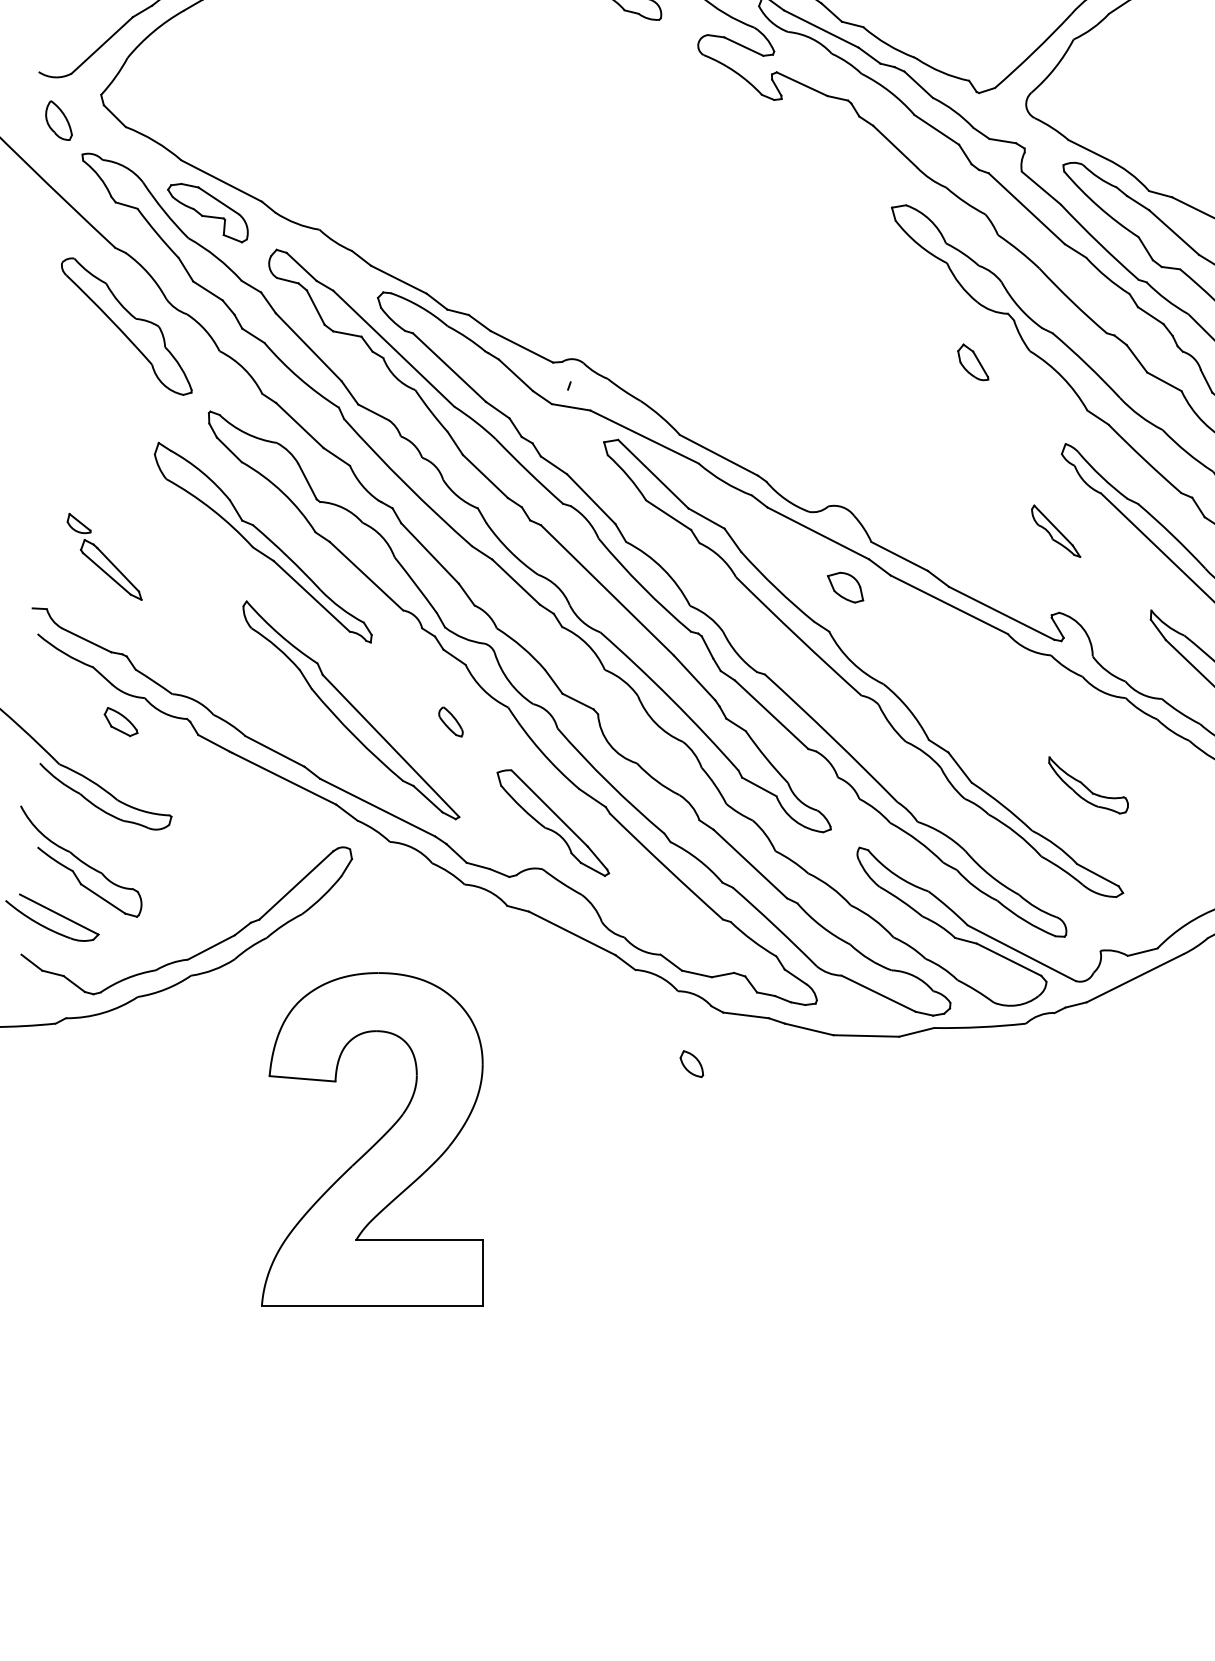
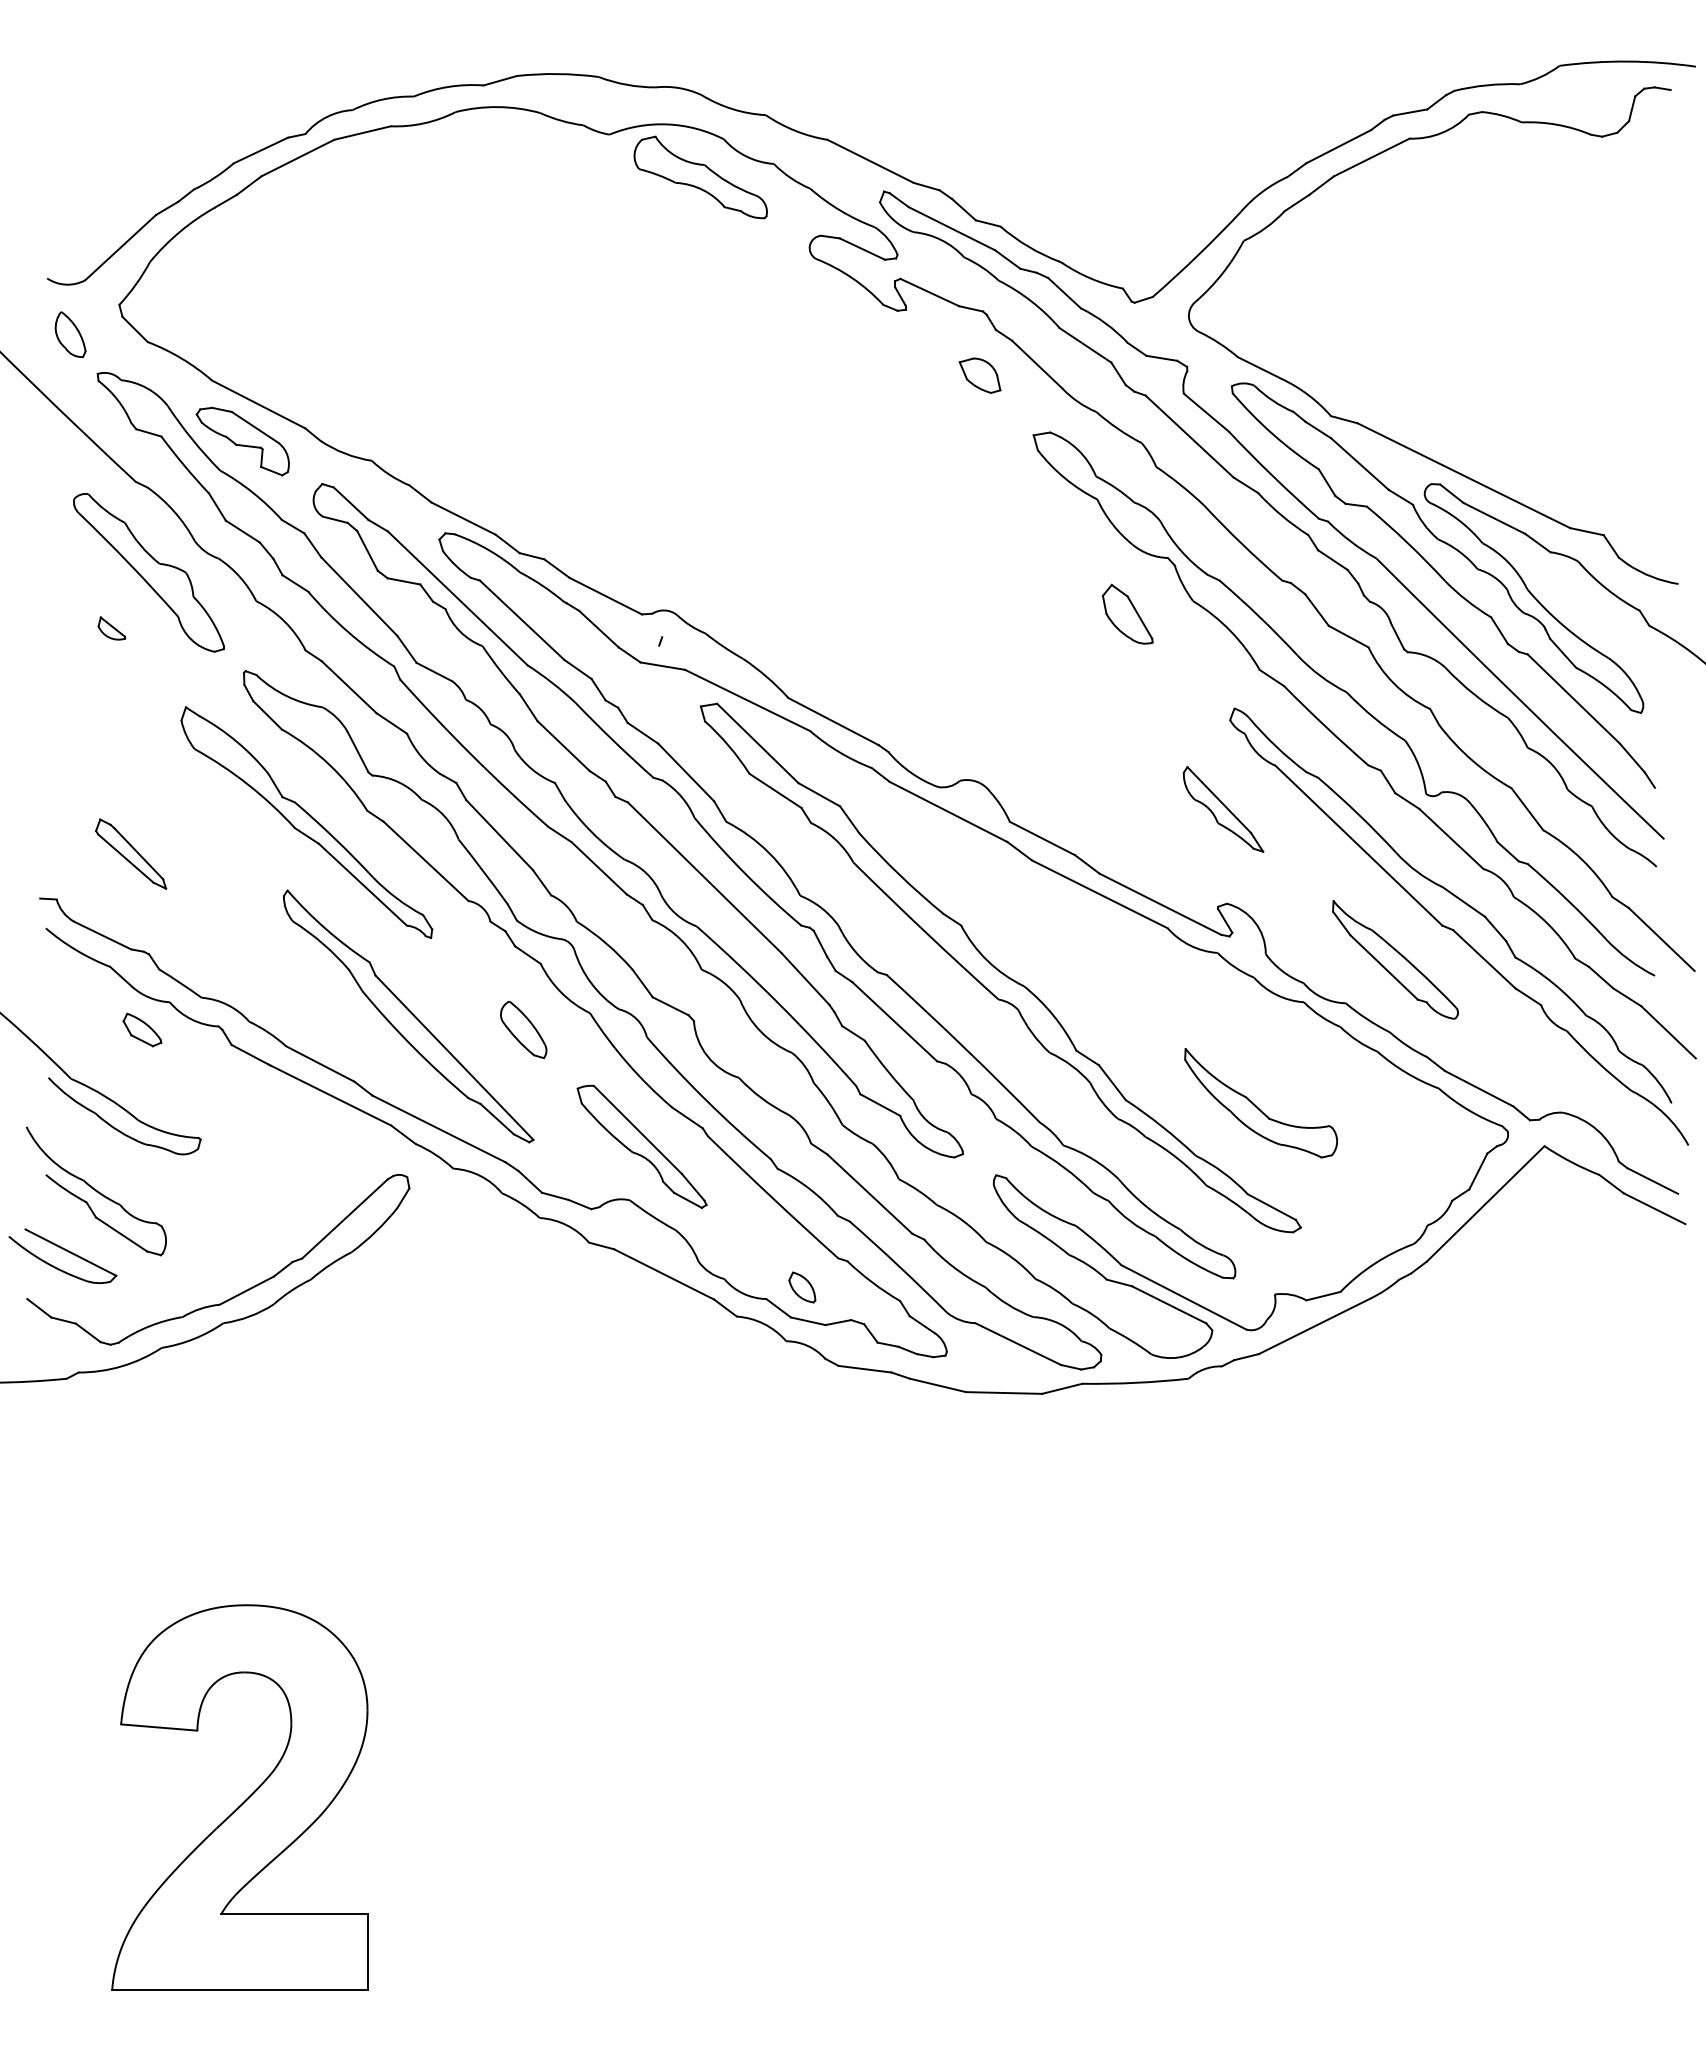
part: (973, 361) -> (1127, 613), size x1.43
part: (78, 523) -> (111, 628), moved
part: (1056, 531) -> (1223, 809), size x1.43
part: (845, 587) -> (979, 375), moved
part: (450, 721) -> (523, 1029), size x1.67
part: (1088, 785) -> (1260, 1103), size x1.67
part: (692, 1064) -> (802, 1287), moved
part: (371, 1139) -> (239, 1797), moved

